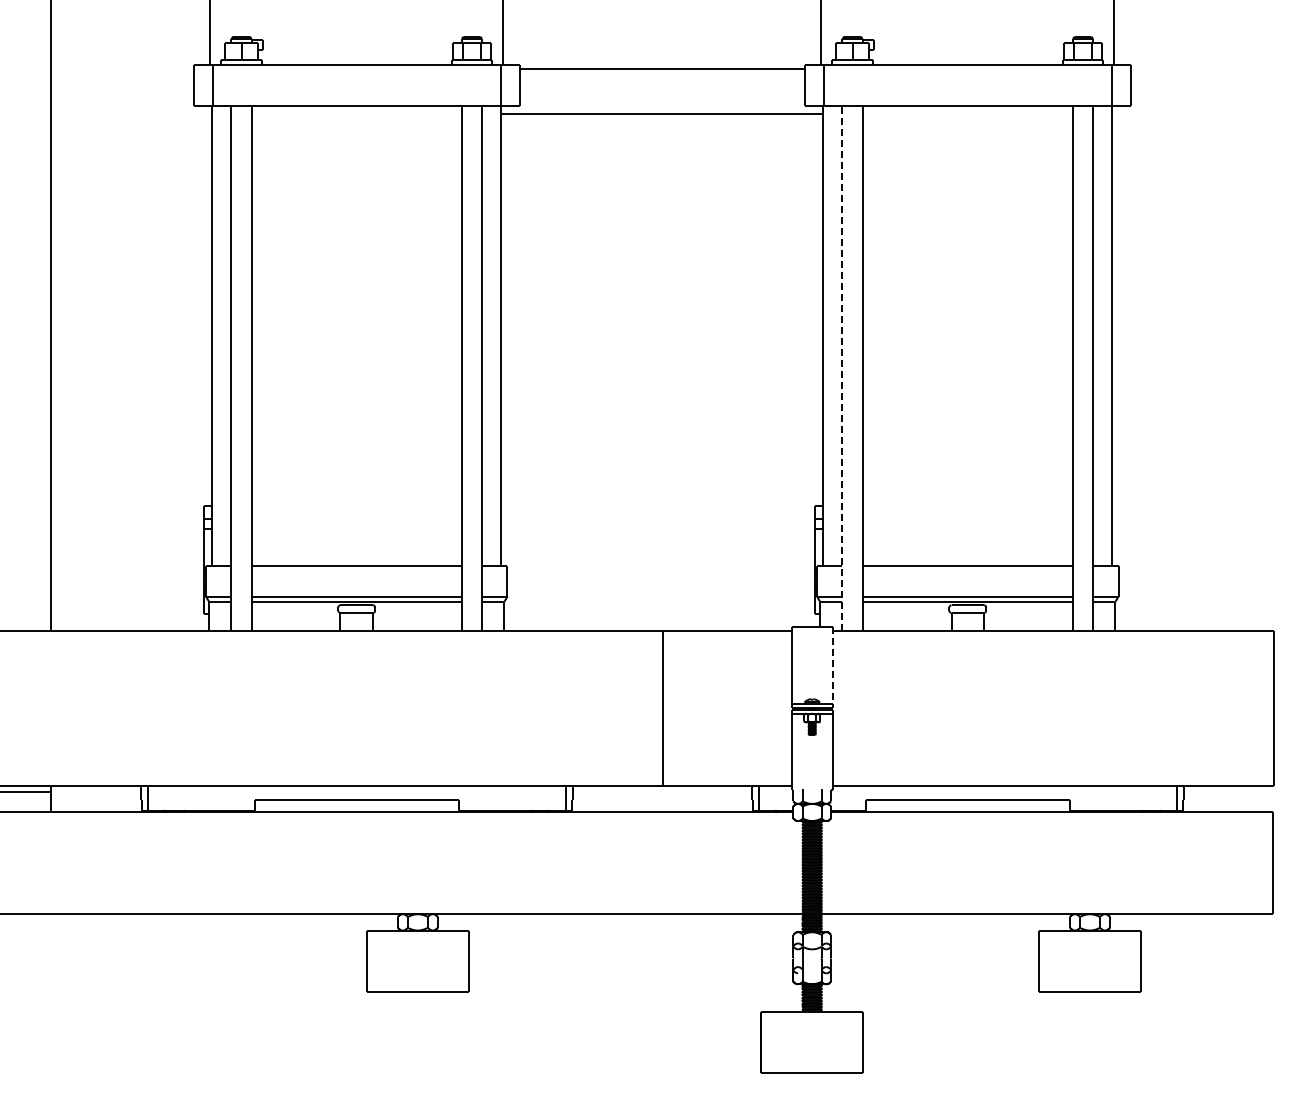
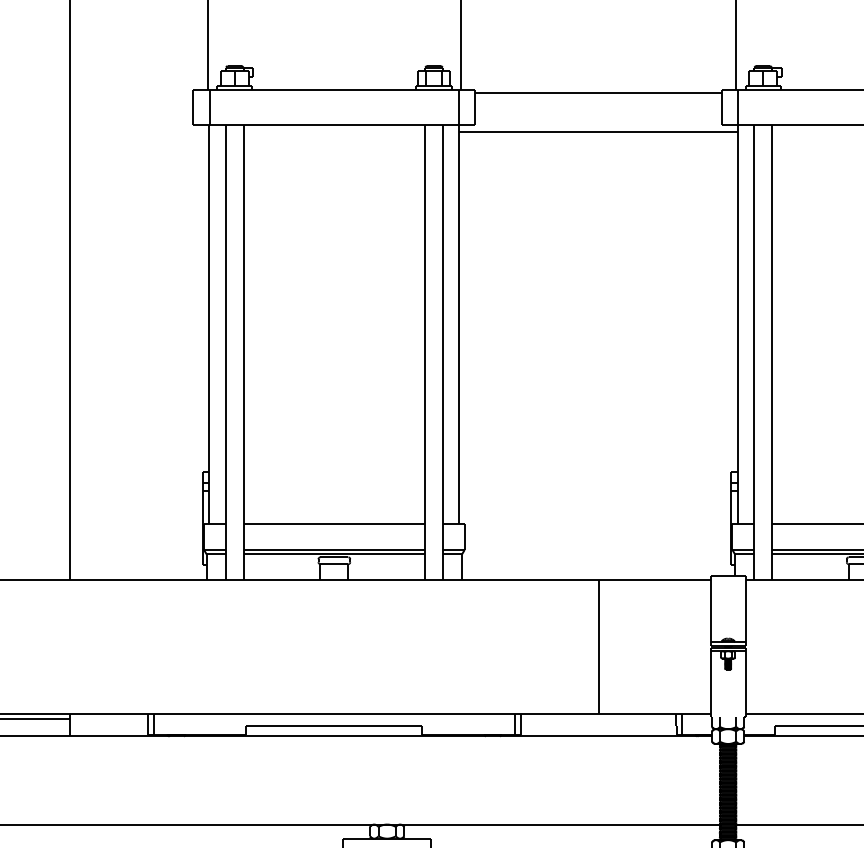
line: (842, 368) -> (754, 352), dashed -> solid
line: (832, 665) -> (745, 609), dashed -> solid

